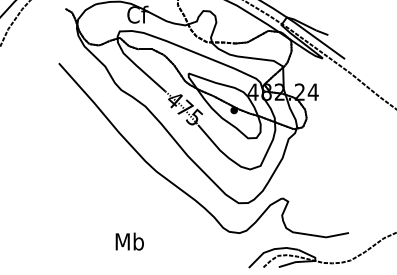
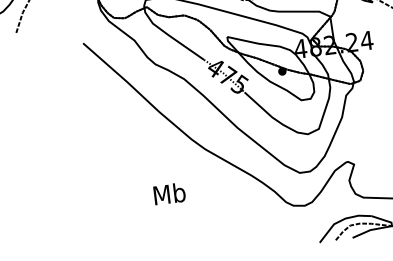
text: (129, 241) -> (169, 193), moved

